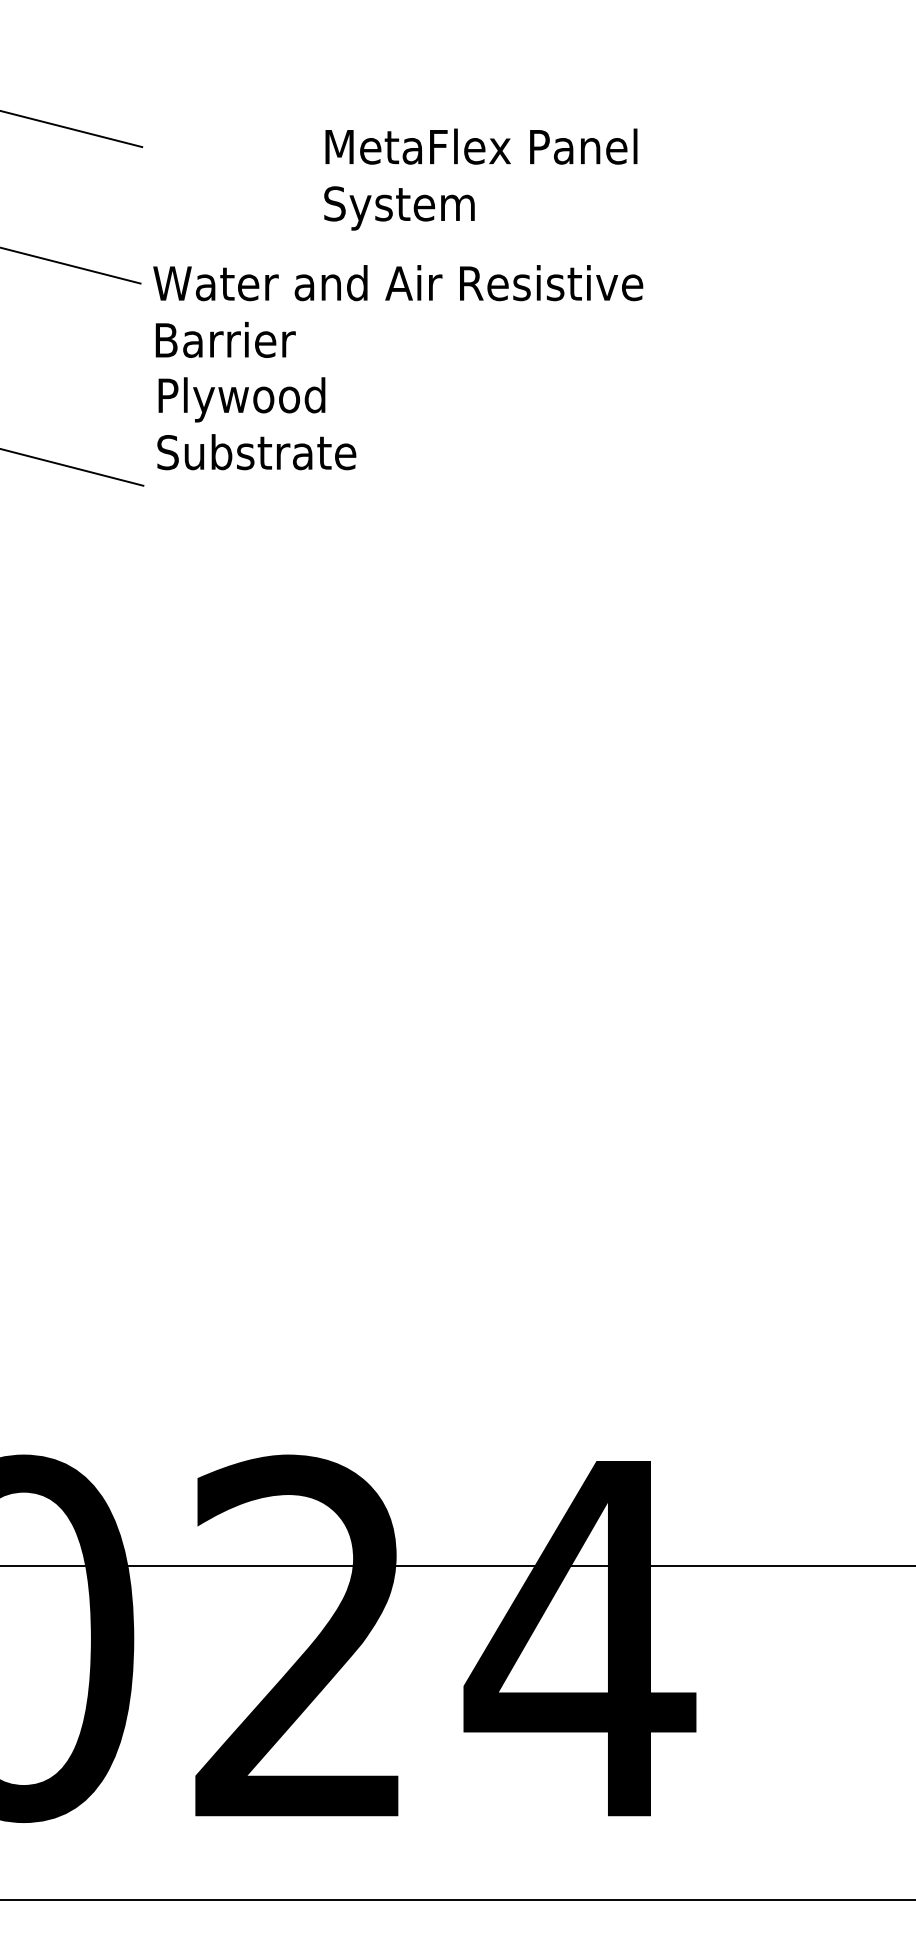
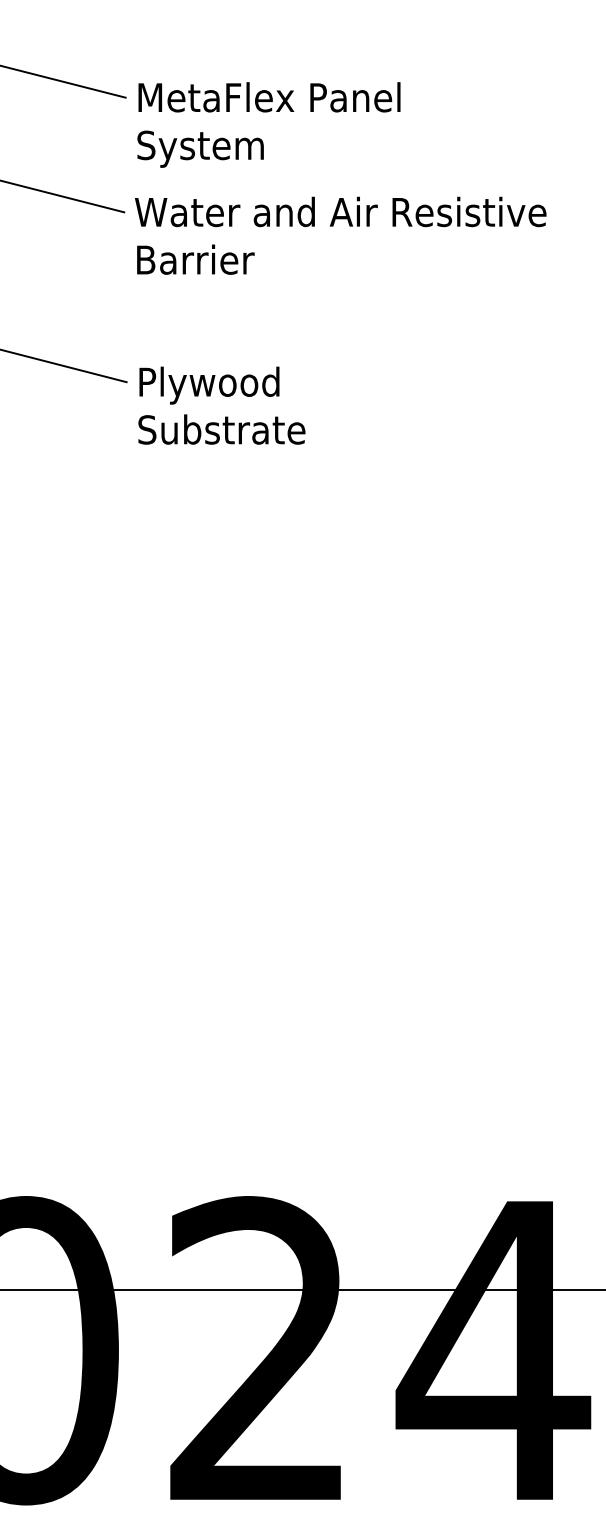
text: (480, 179) -> (268, 124), moved
text: (256, 423) -> (221, 405), moved

